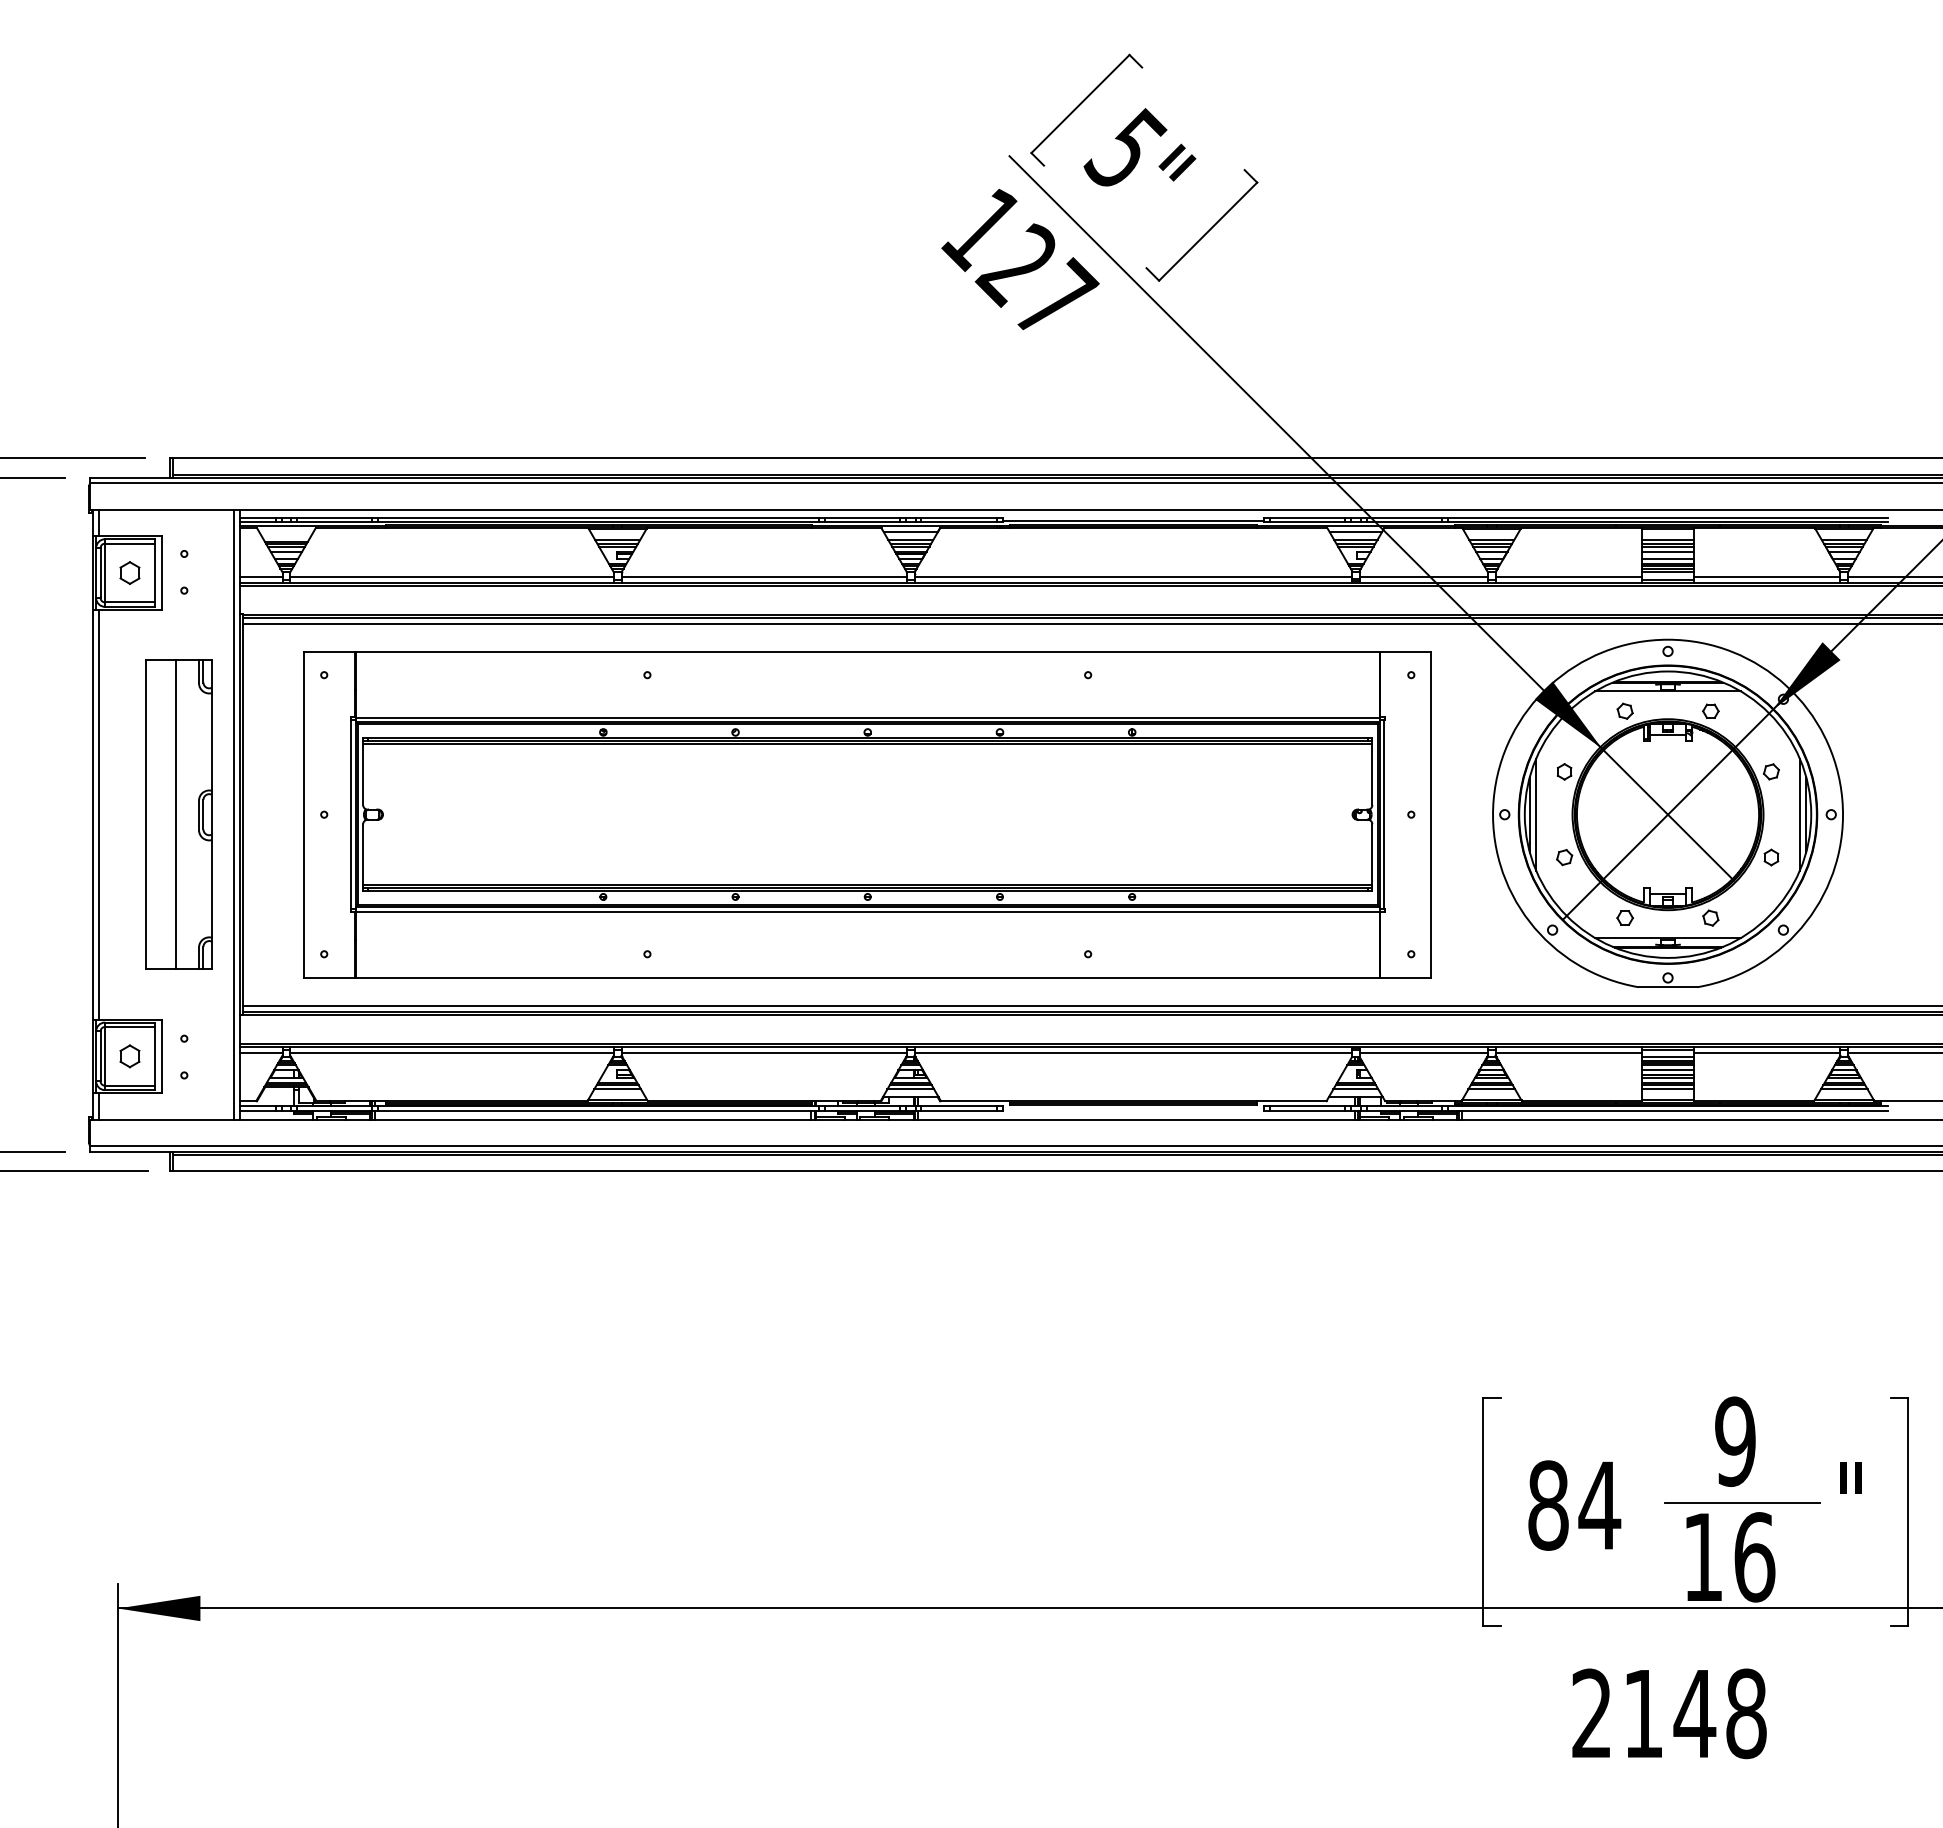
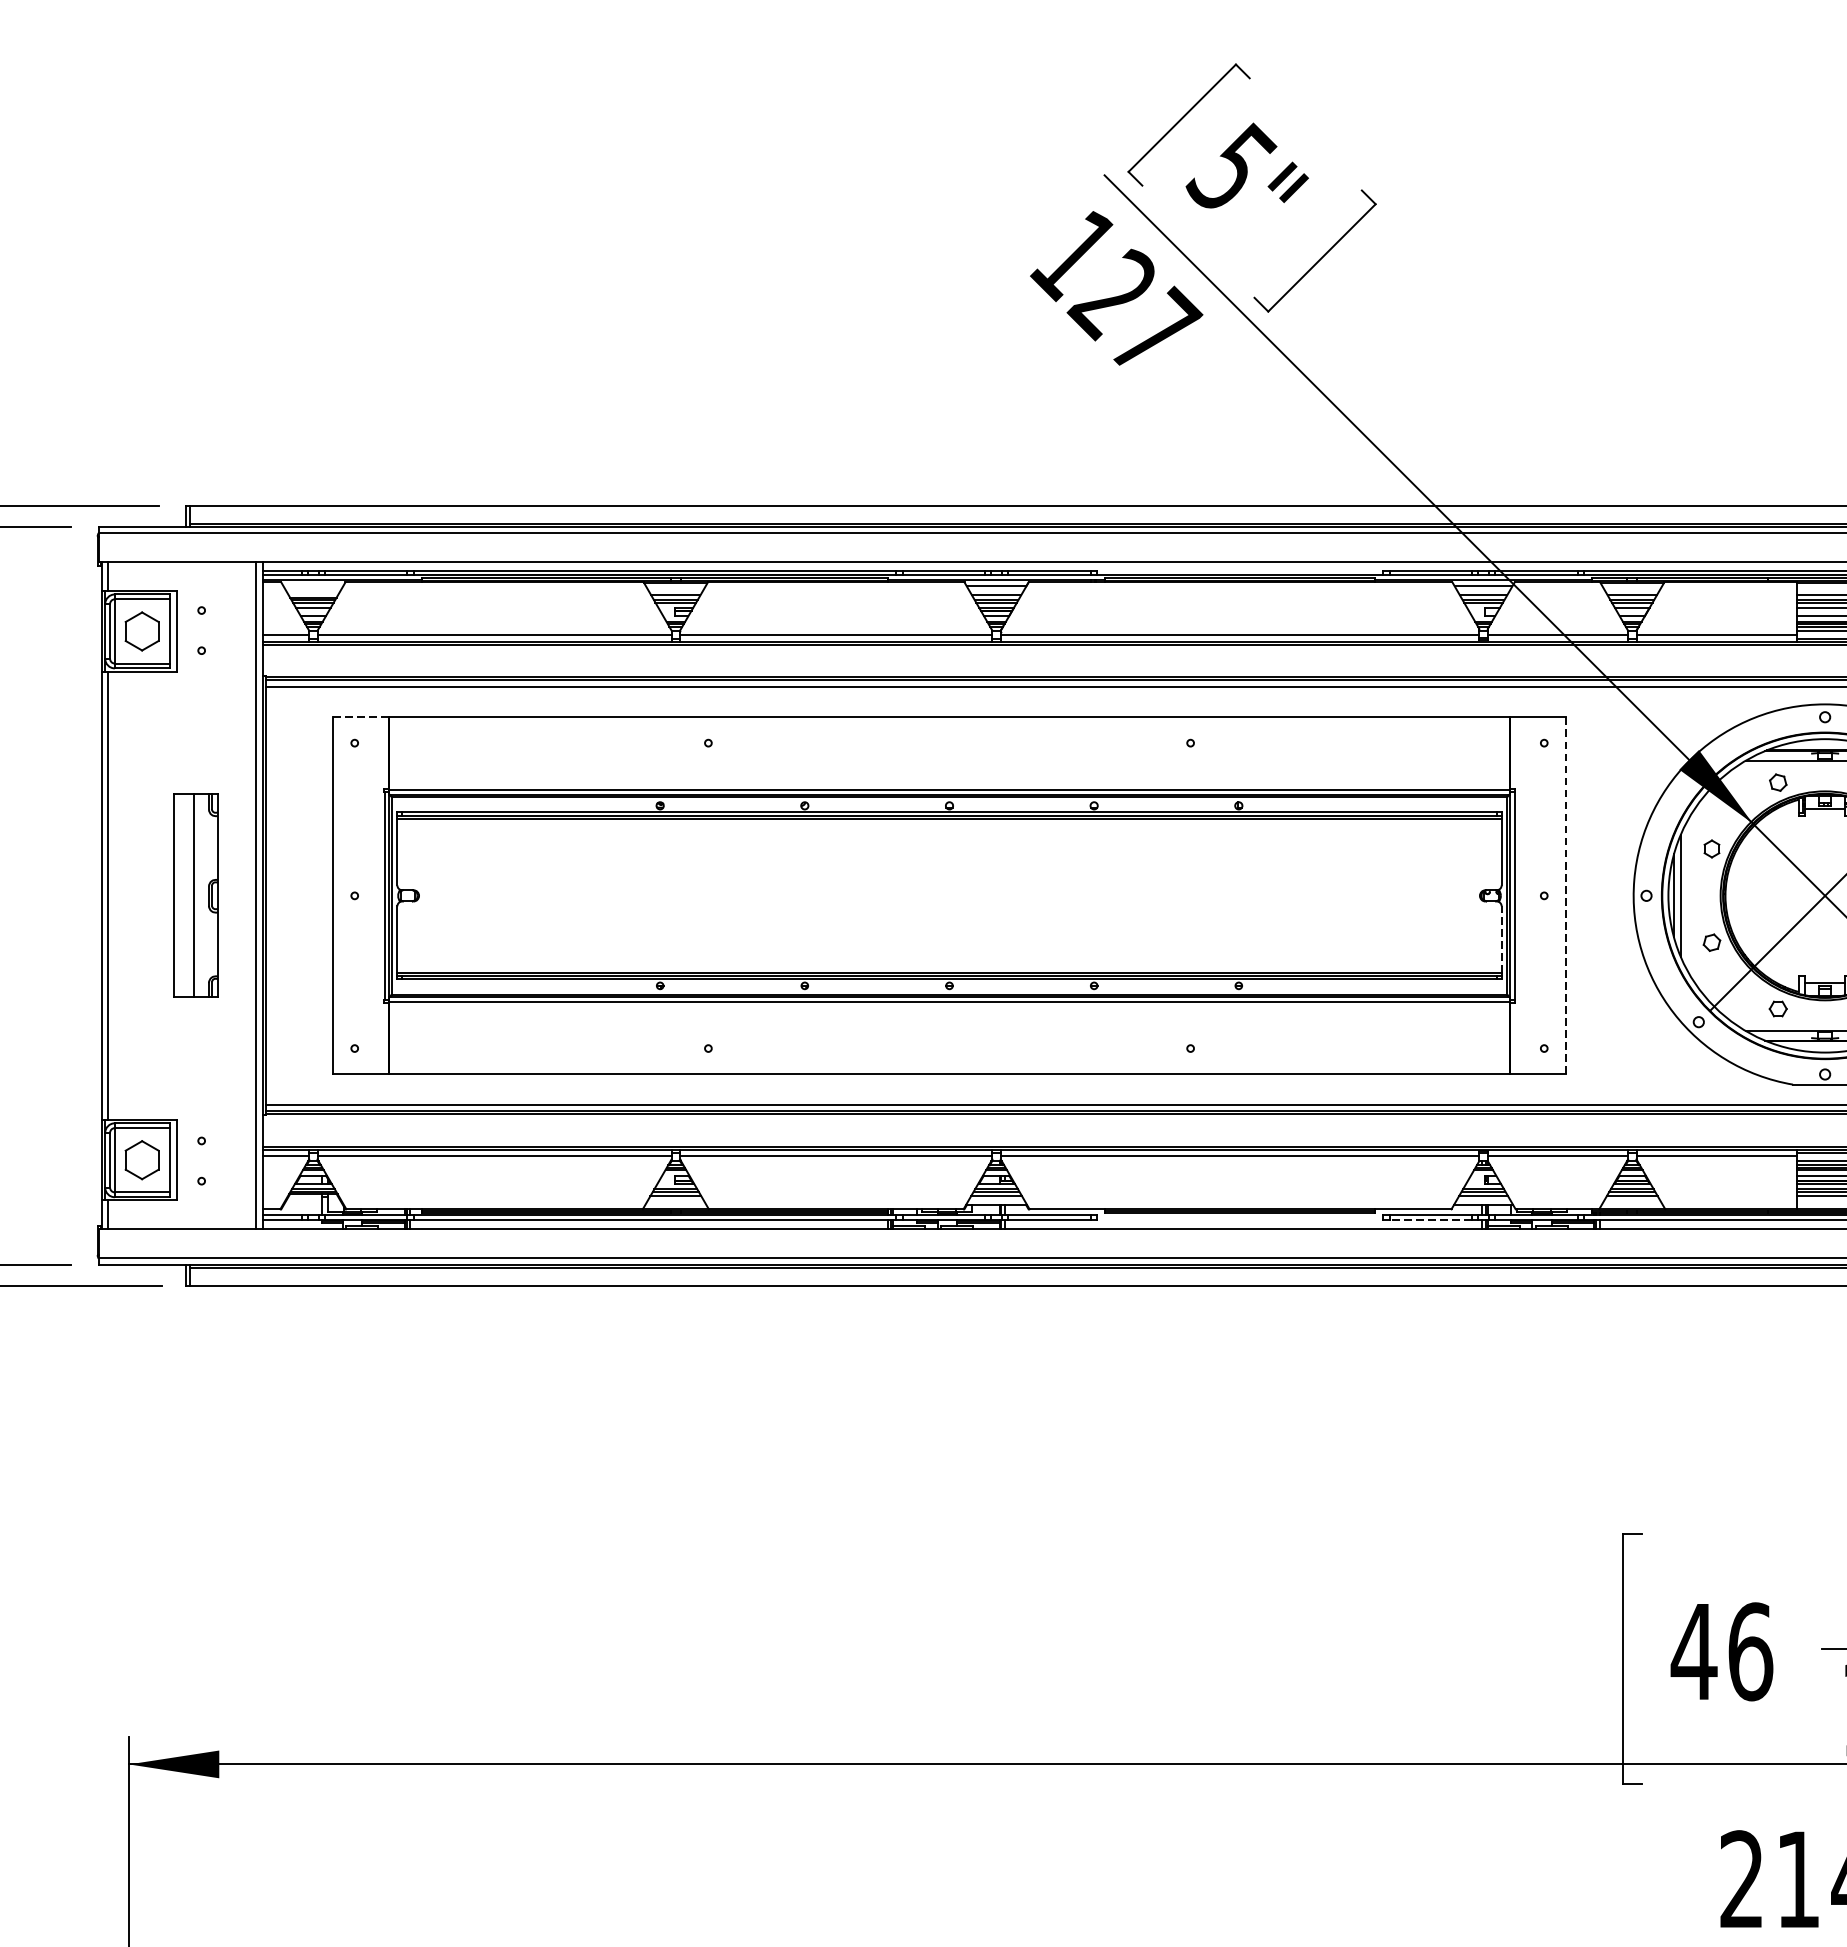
part: (129, 572) -> (141, 630), size x1.6
line: (329, 651) -> (360, 717), solid -> dashed
part: (178, 814) -> (195, 895), size x0.6
line: (1431, 815) -> (1566, 896), solid -> dashed
line: (1372, 854) -> (1501, 939), solid -> dashed
part: (129, 1056) -> (141, 1160), size x1.6
line: (1307, 1110) -> (1430, 1219), solid -> dashed
text: (1573, 1505) -> (1721, 1651), 84 -> 46

